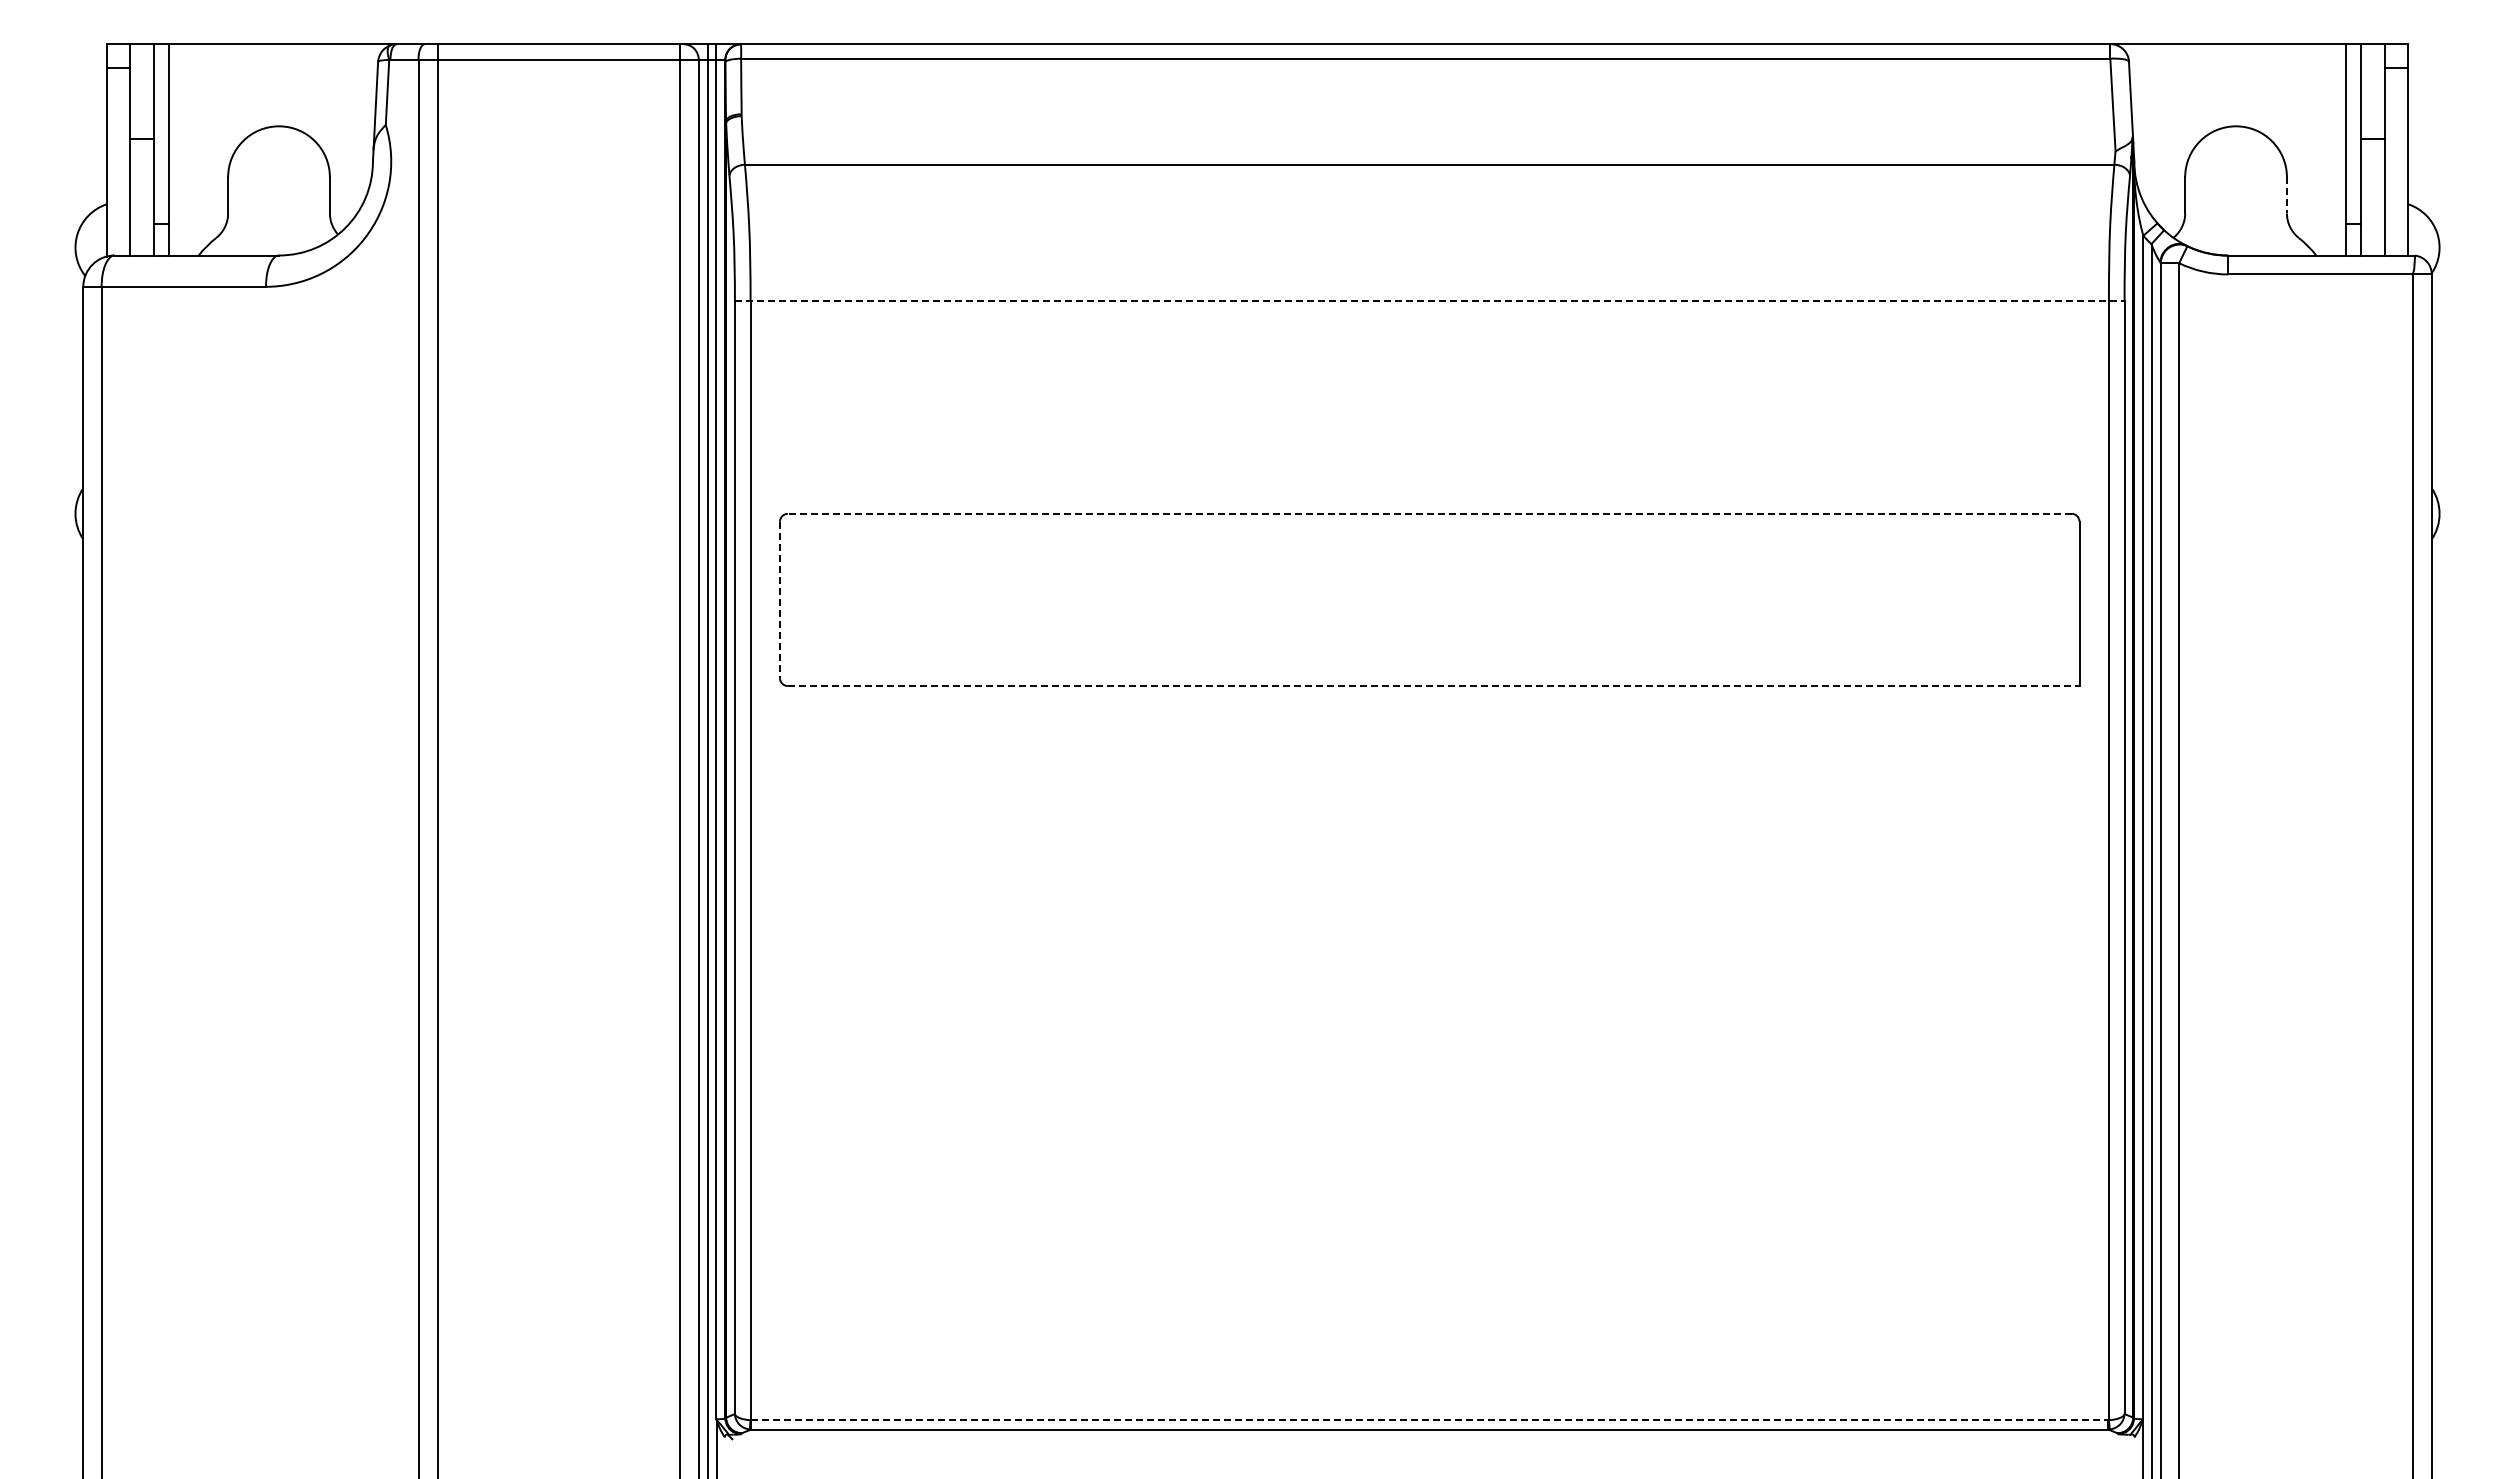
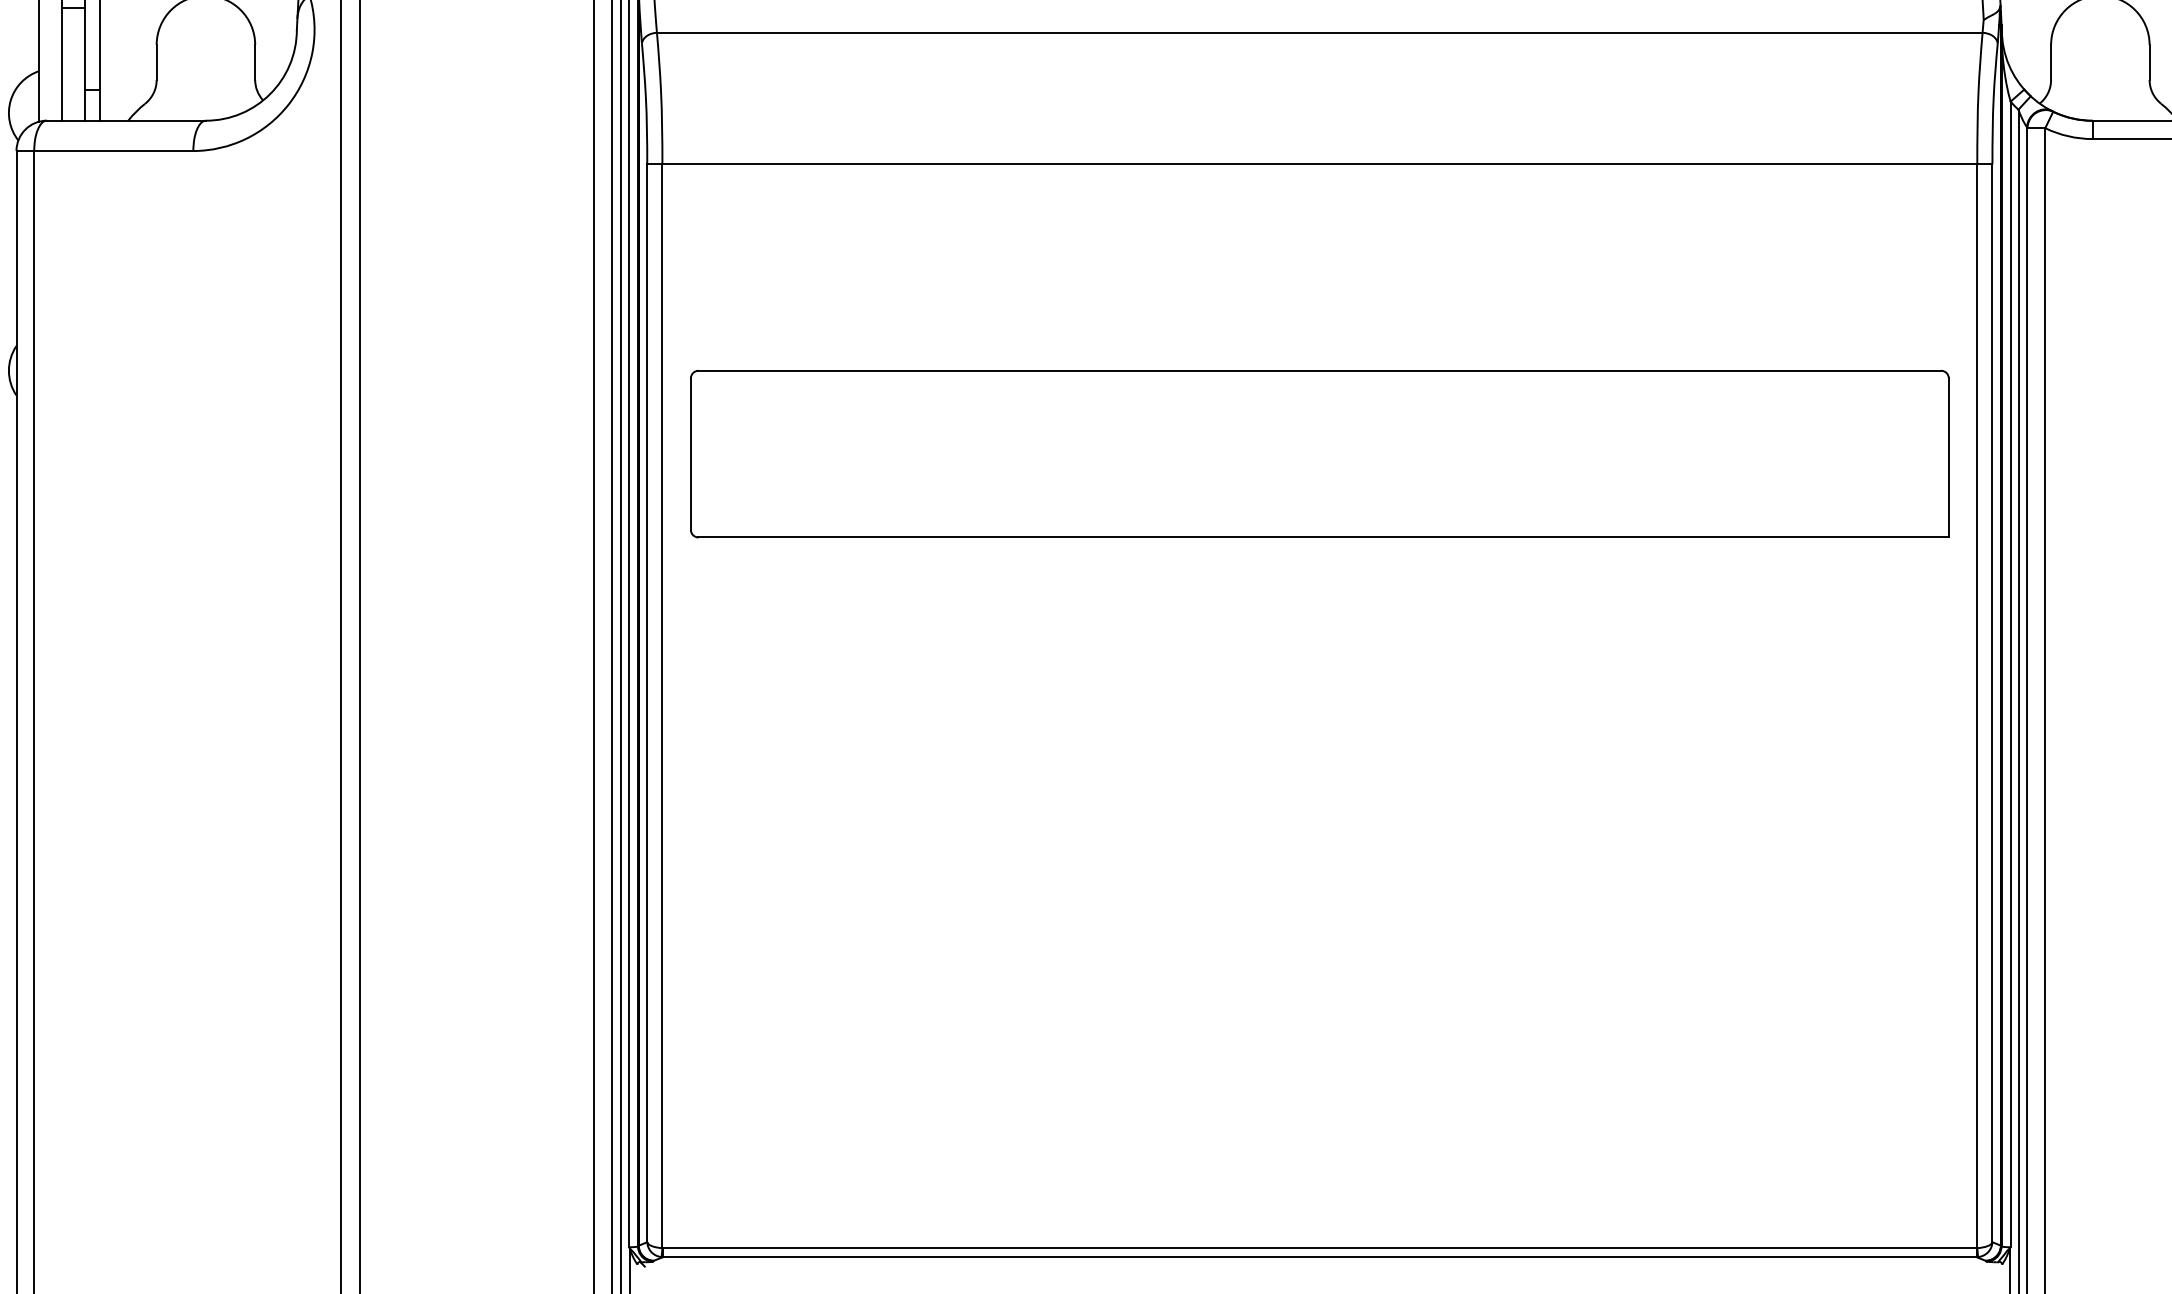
line: (2286, 195) -> (2149, 62), dashed -> solid
line: (1429, 300) -> (1319, 164), dashed -> solid
line: (1429, 513) -> (1319, 370), dashed -> solid
line: (780, 600) -> (691, 454), dashed -> solid
line: (1433, 686) -> (1323, 537), dashed -> solid
line: (1430, 1420) -> (1320, 1248), dashed -> solid

